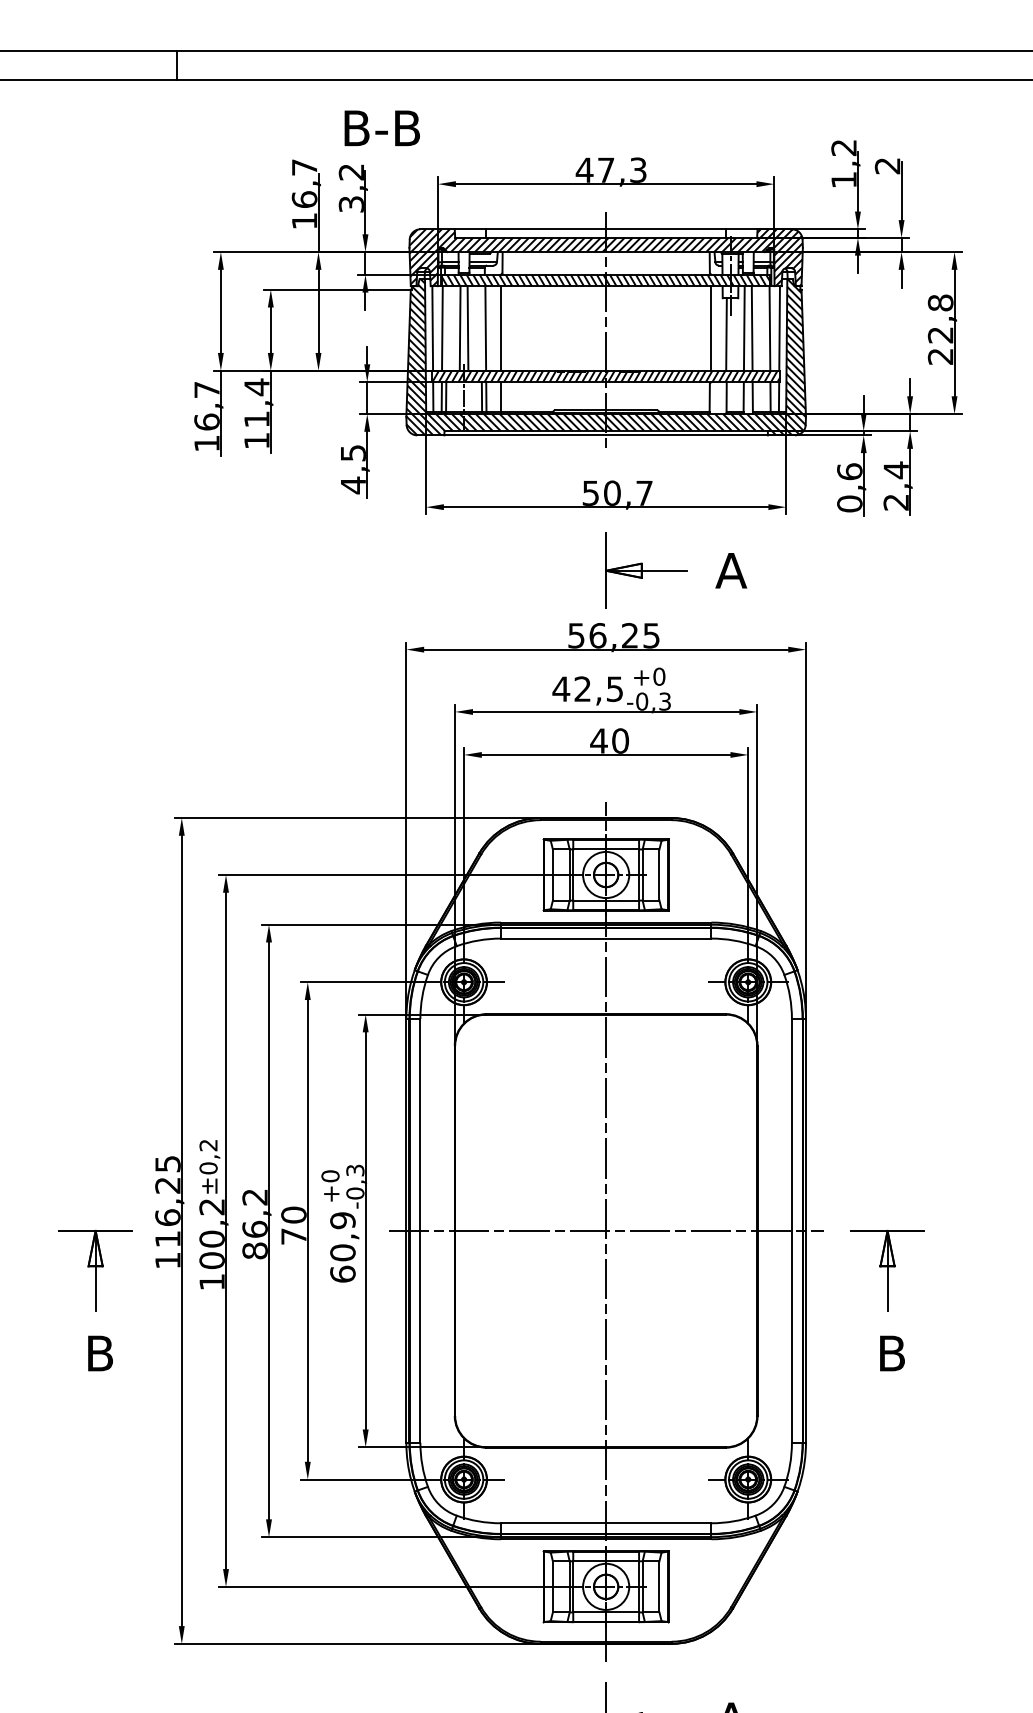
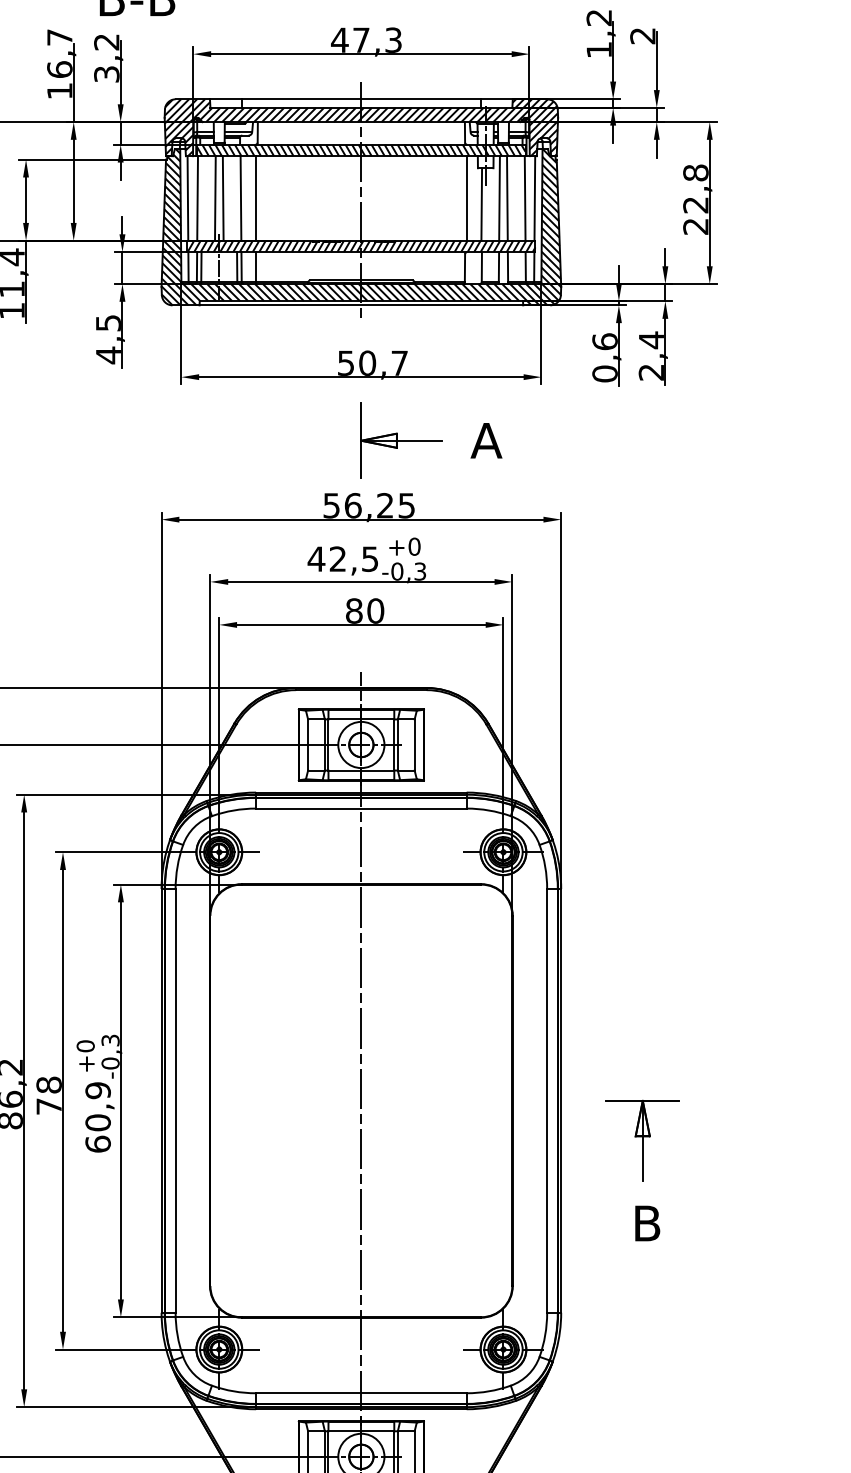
text: (598, 740) -> (353, 610), 40 -> 80
text: (293, 1214) -> (48, 1084), 70 -> 78
line: (605, 1230) -> (360, 1100), removed

